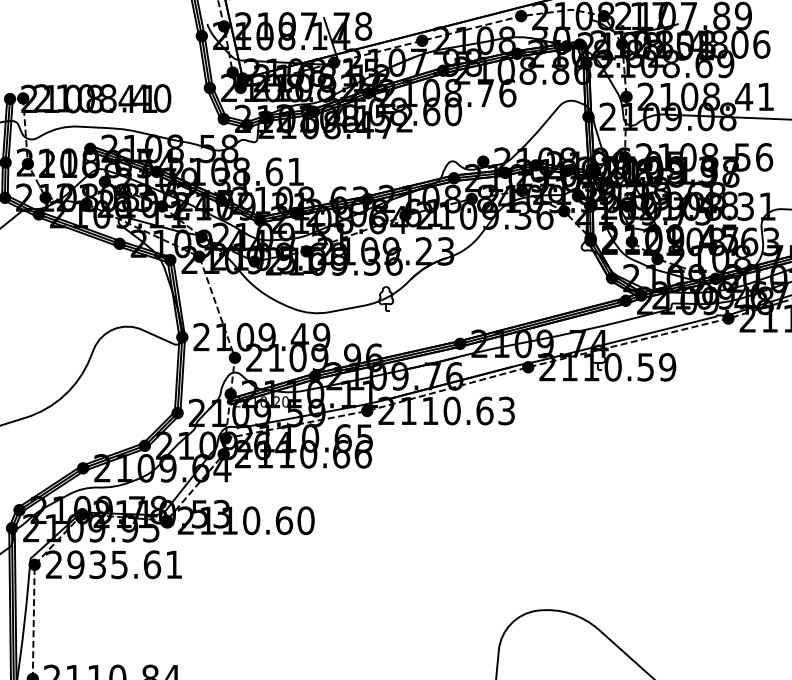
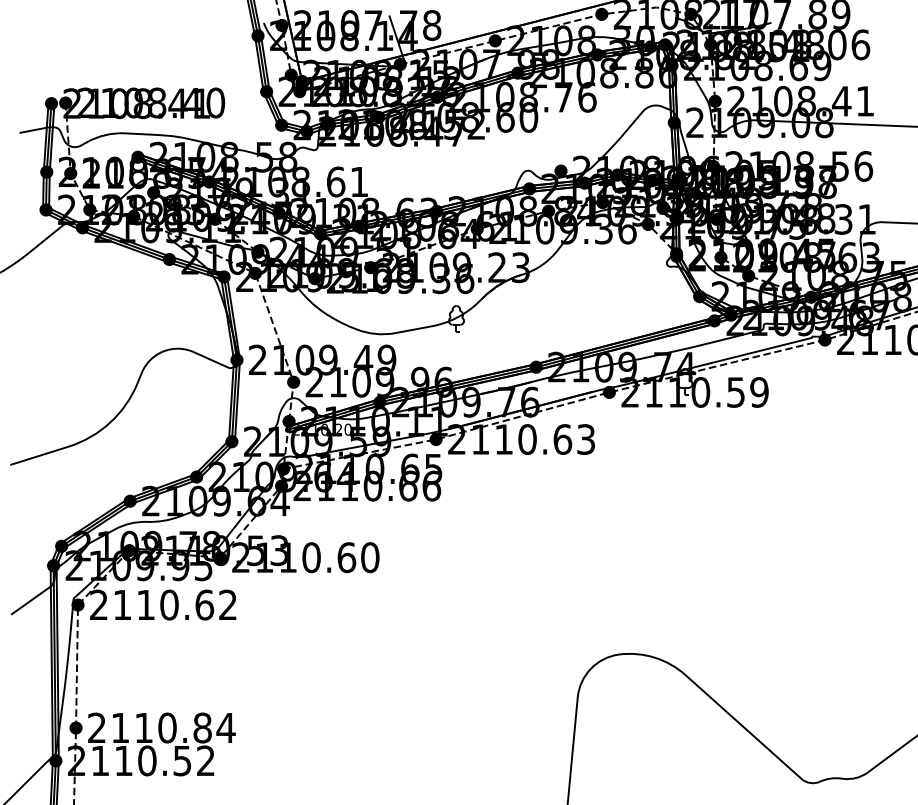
text: (124, 564) -> (174, 604), 2935.61 -> 2110.62

